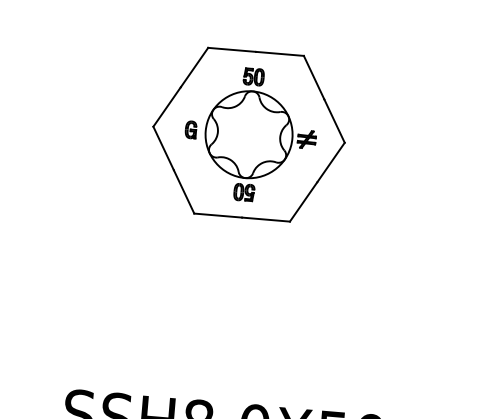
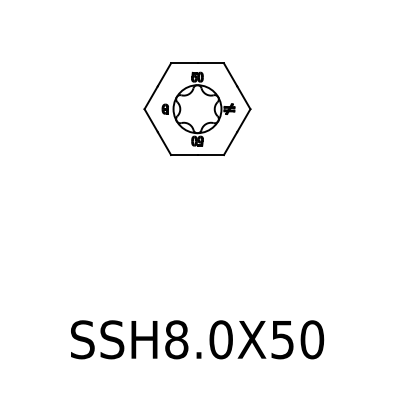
part: (249, 133) -> (197, 108), size x0.7

